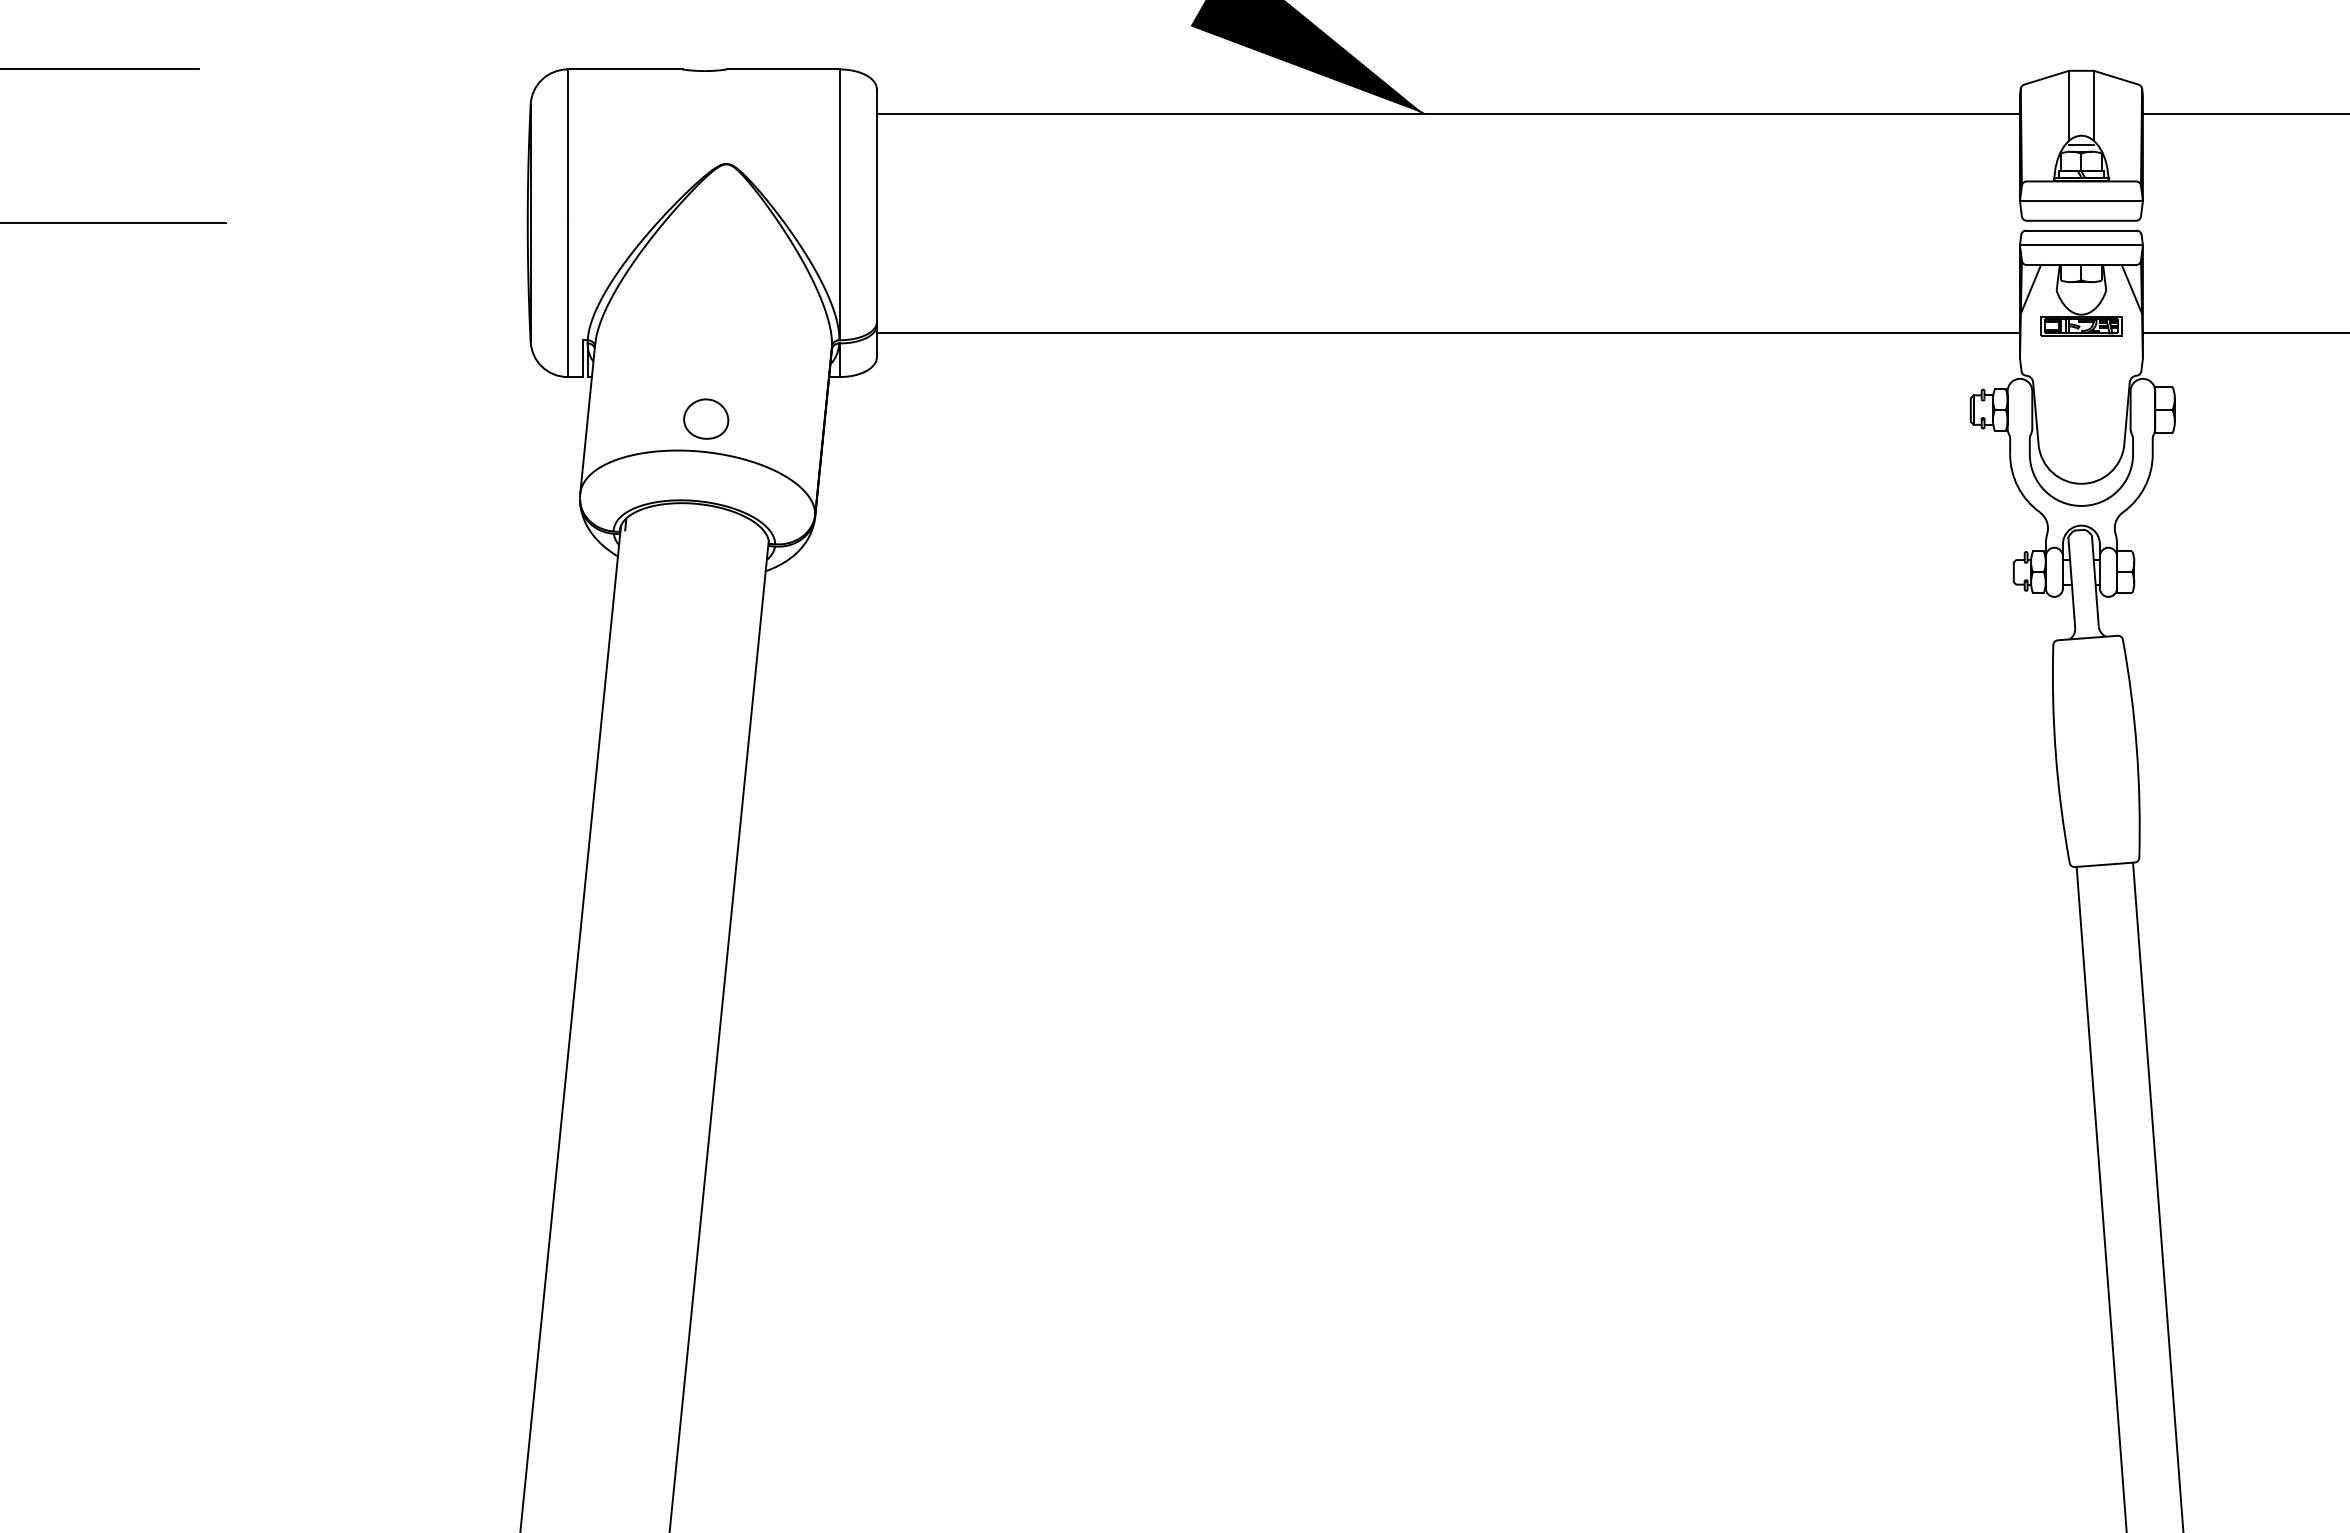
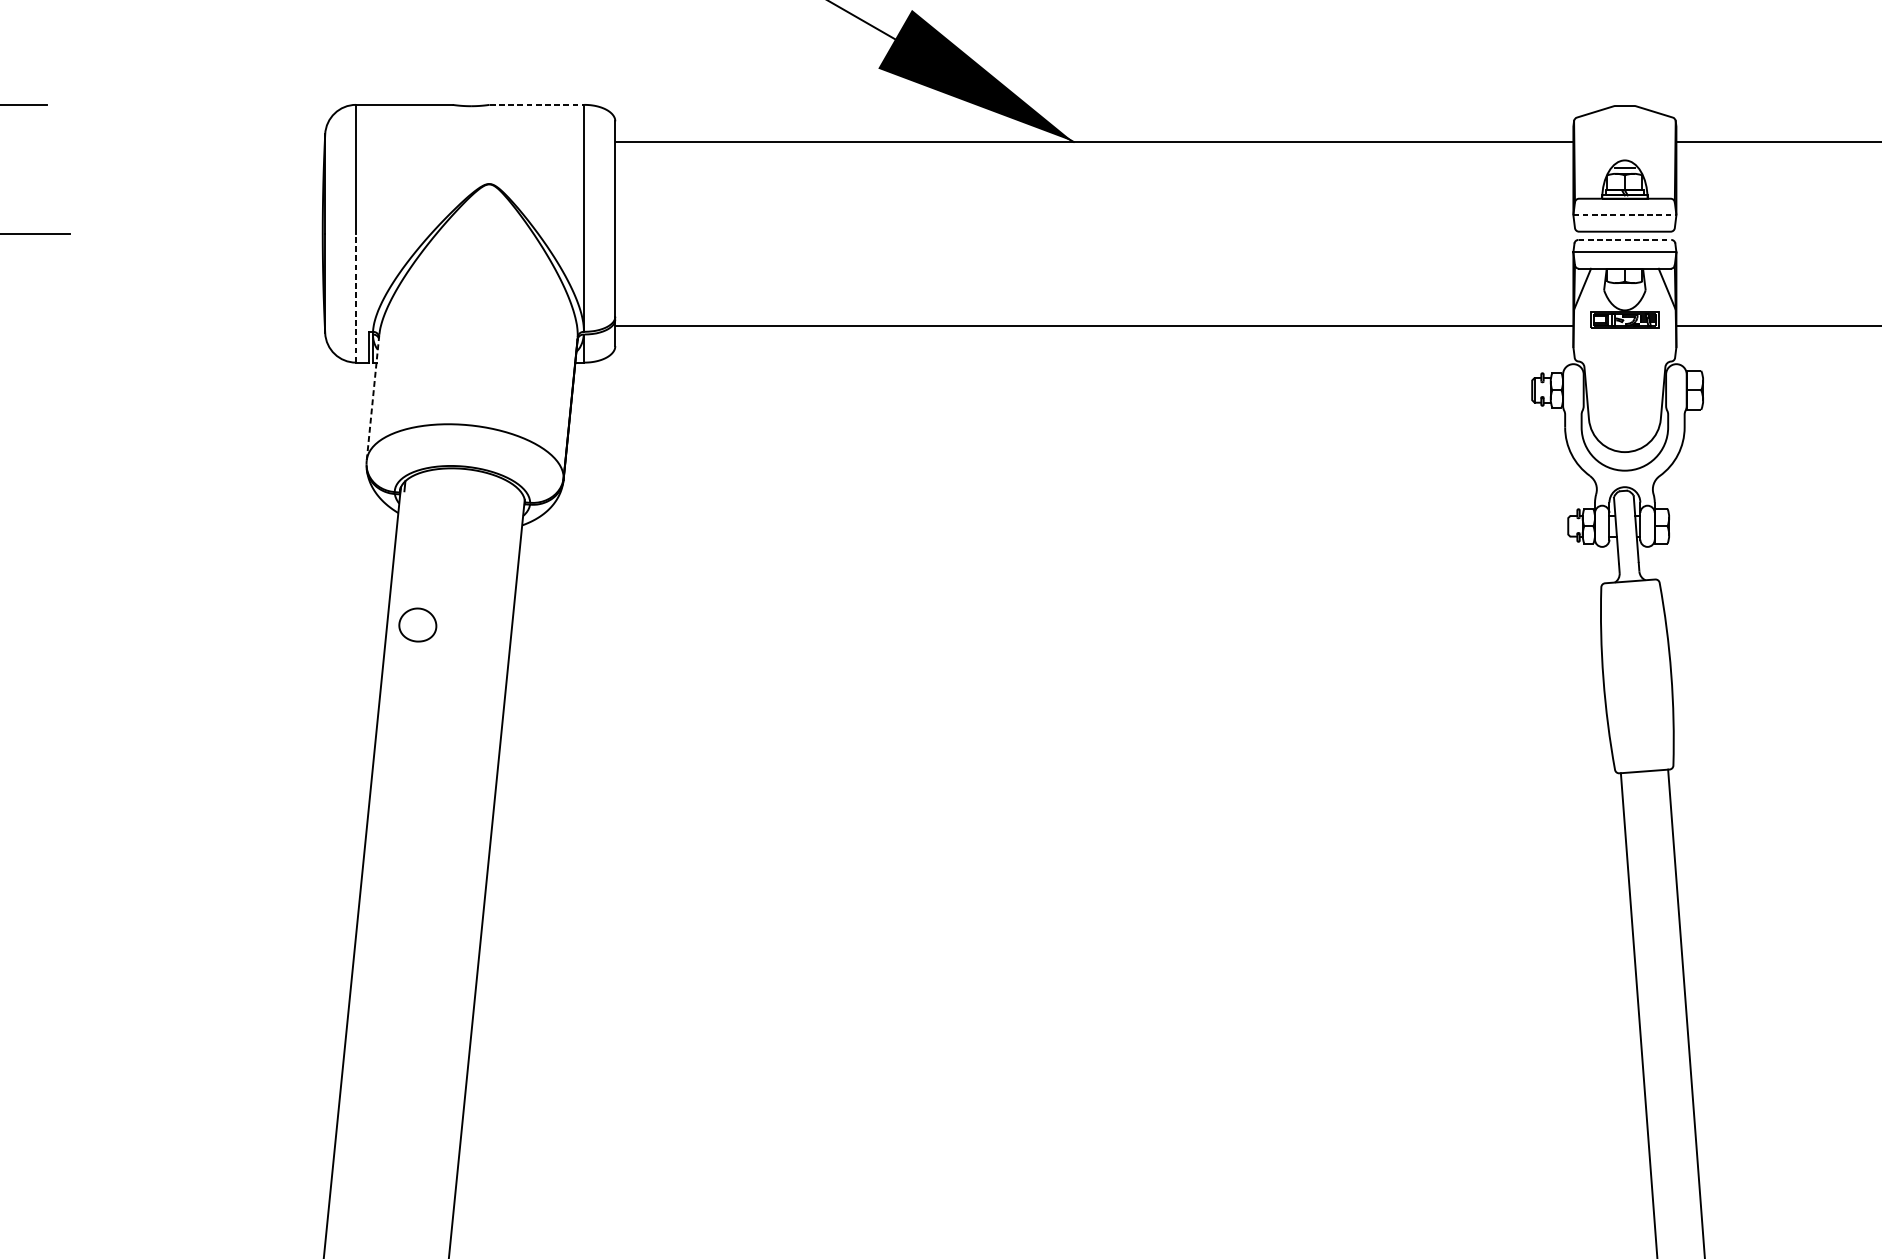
line: (783, 69) -> (537, 104), solid -> dashed
line: (2069, 105) -> (1614, 135), removed
line: (2093, 105) -> (1635, 135), removed
line: (2081, 201) -> (1624, 215), solid -> dashed
line: (2081, 230) -> (1624, 239), solid -> dashed
line: (567, 300) -> (356, 298), solid -> dashed
line: (587, 418) -> (372, 397), solid -> dashed
part: (706, 418) -> (418, 624), moved

